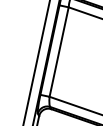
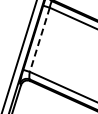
line: (58, 51) -> (39, 39), solid -> dashed

